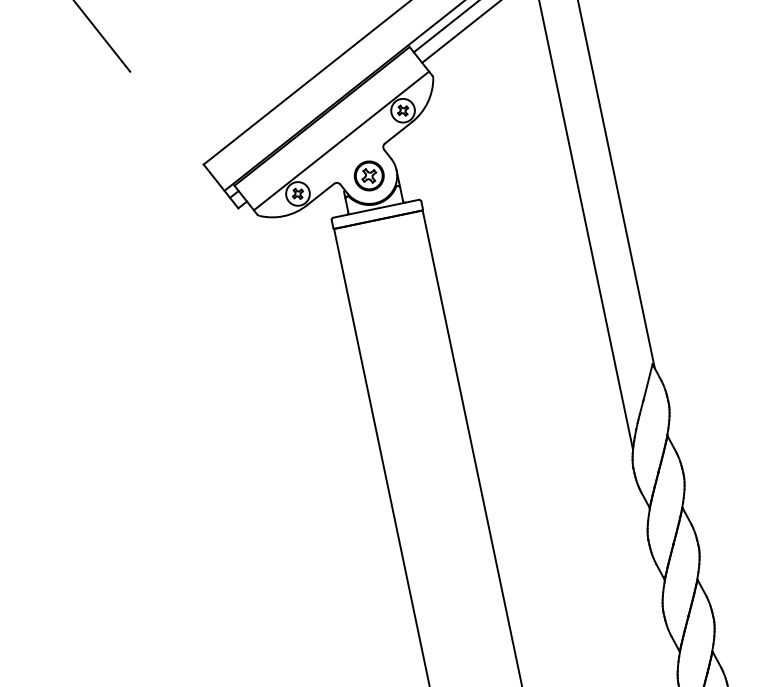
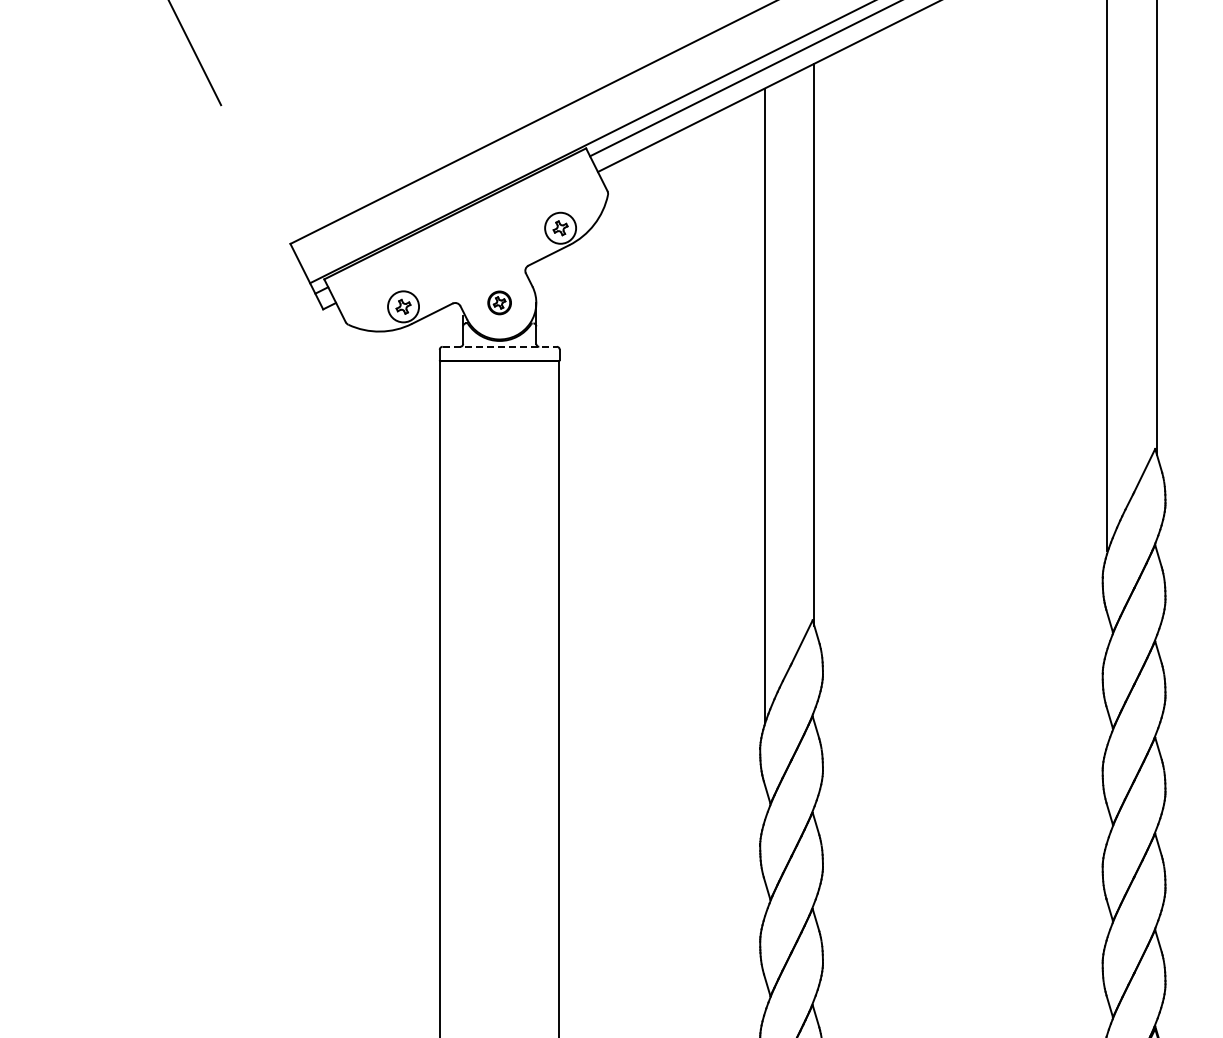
line: (341, 140) -> (473, 250), removed
part: (369, 175) -> (499, 302), size x0.6
line: (376, 208) -> (500, 346), solid -> dashed

